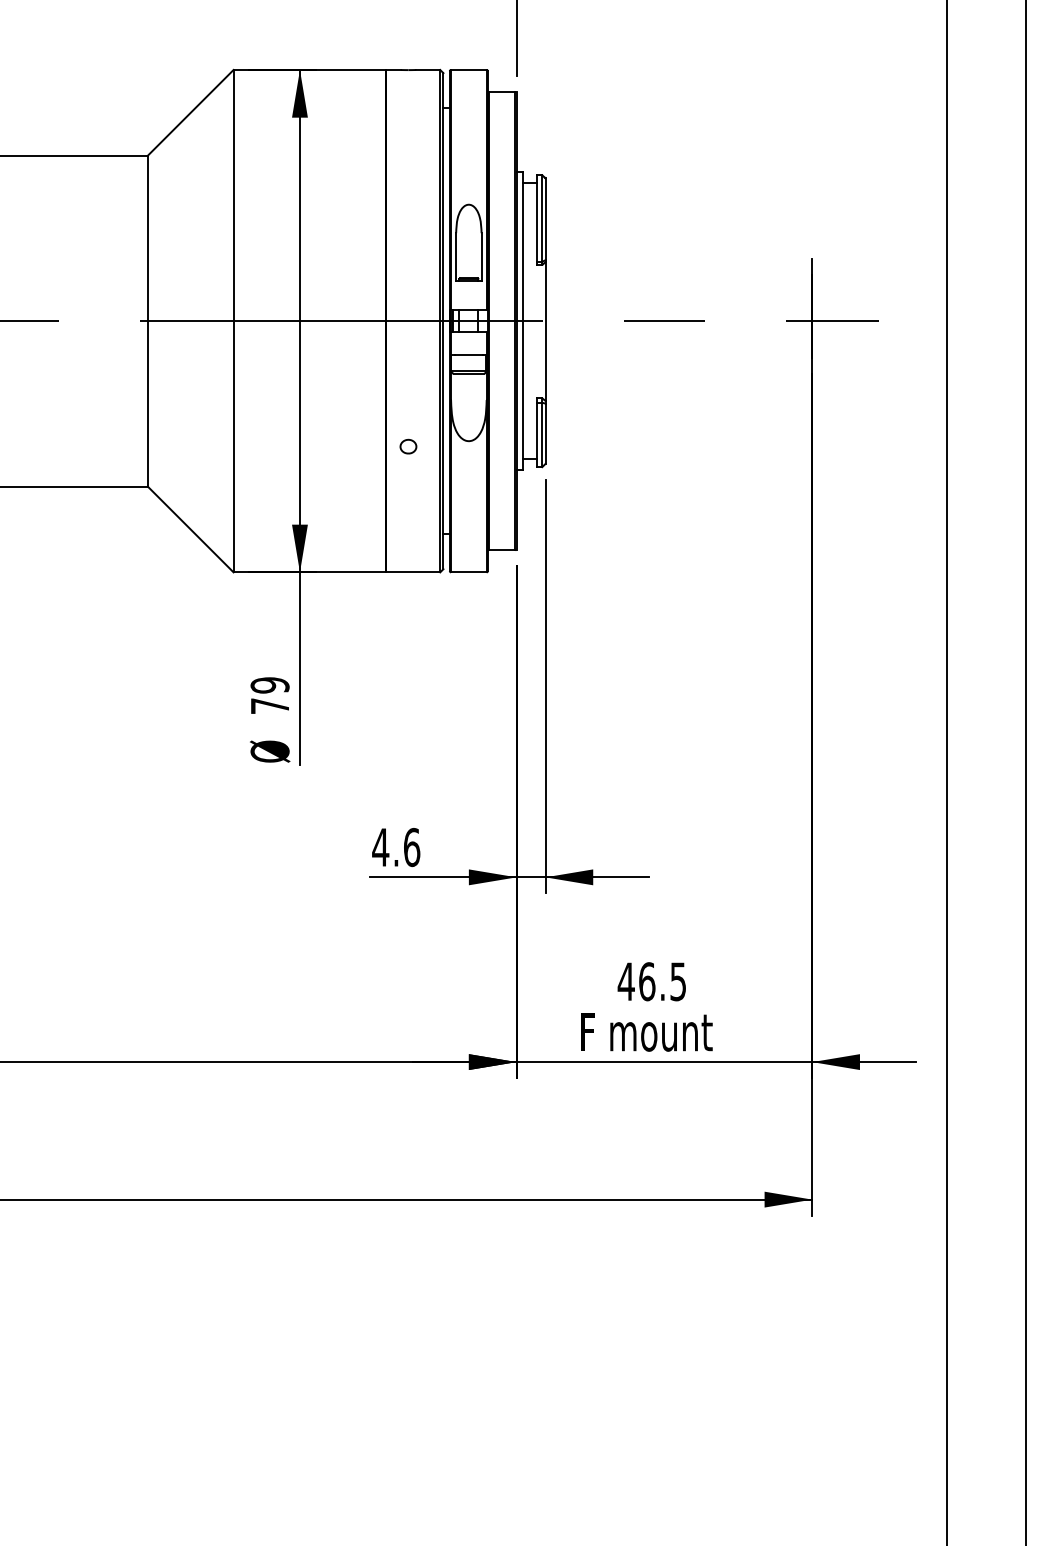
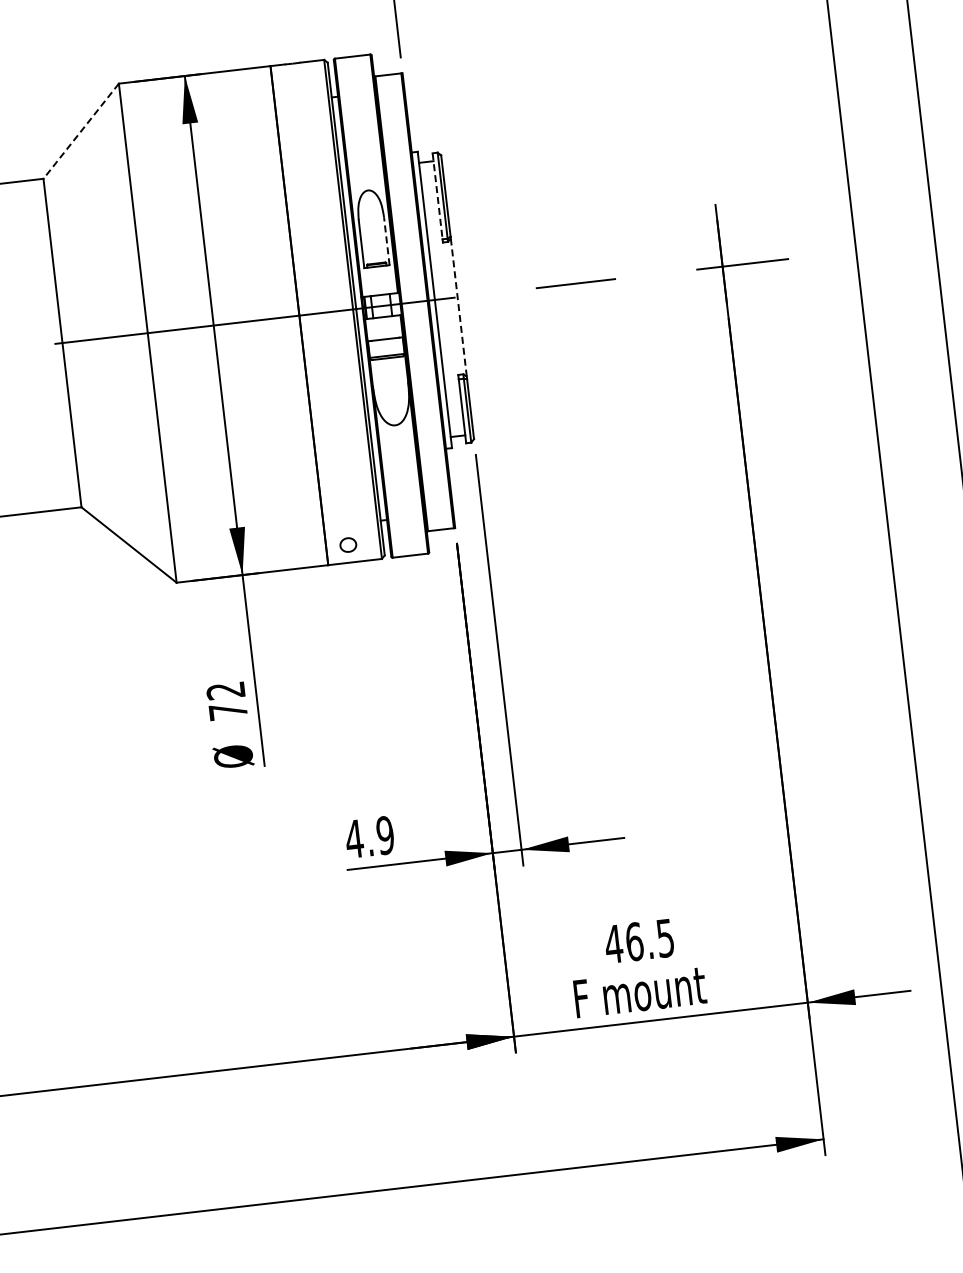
line: (190, 112) -> (80, 130), solid -> dashed
line: (537, 219) -> (437, 197), solid -> dashed
line: (481, 256) -> (386, 240), solid -> dashed
line: (545, 331) -> (458, 307), solid -> dashed
part: (408, 446) -> (348, 544), moved
text: (269, 685) -> (225, 690), 79 -> 72
text: (411, 847) -> (385, 835), 4.6 -> 4.9

